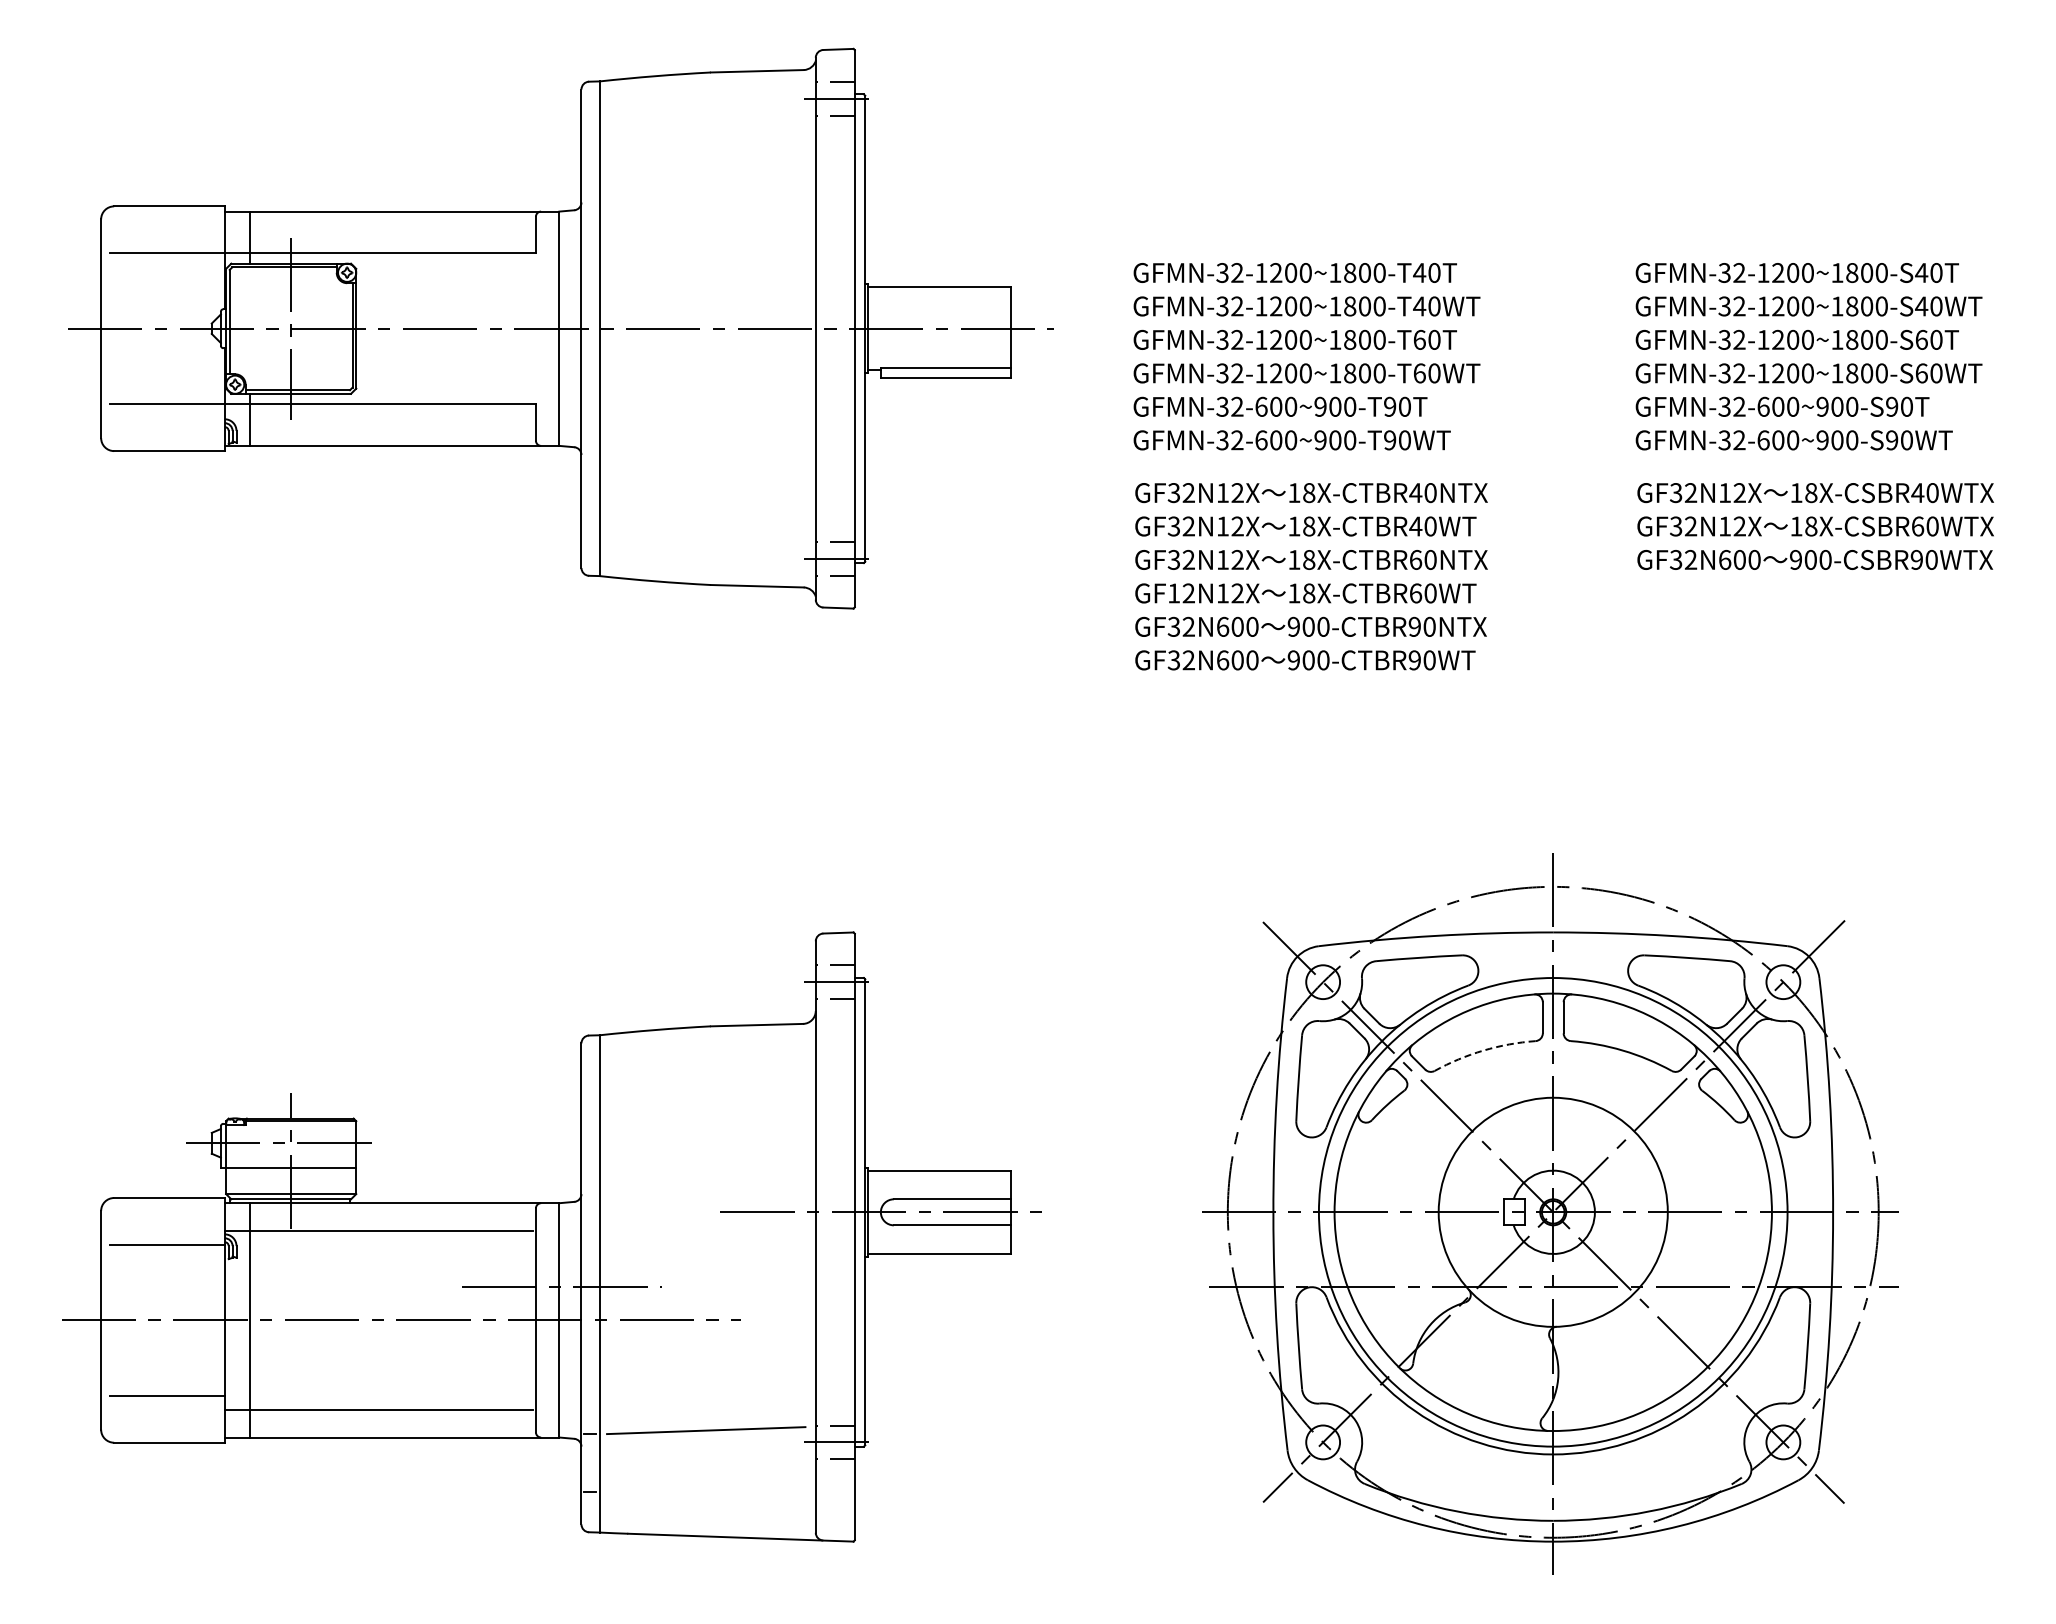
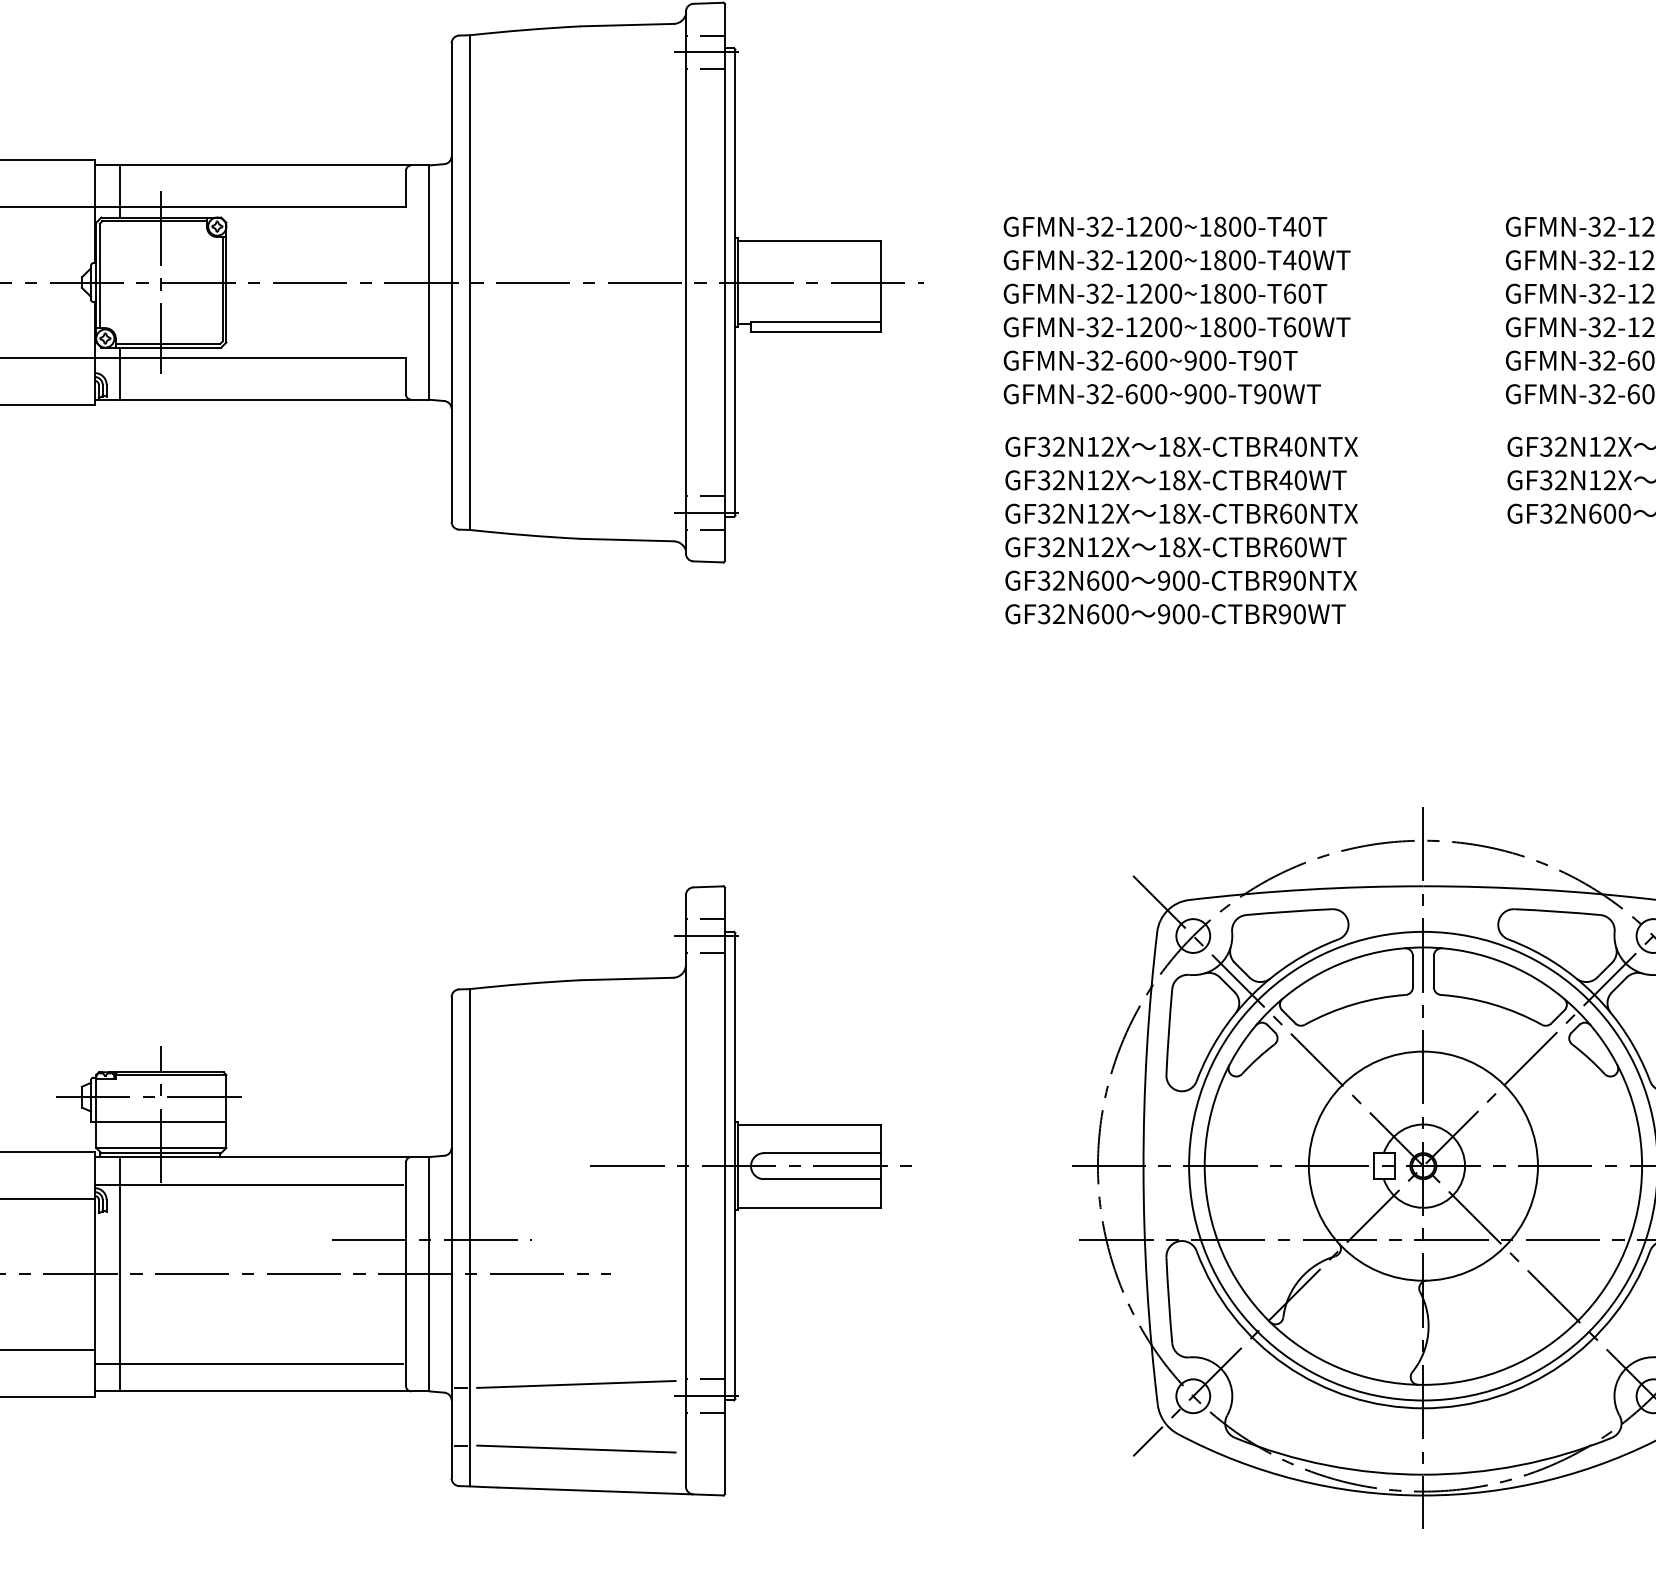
text: (1173, 593) -> (1043, 547), GF12N12X -> GF32N12X
arc: (1483, 1050) -> (1353, 1004), dashed -> solid
line: (706, 1494) -> (576, 1448), added

